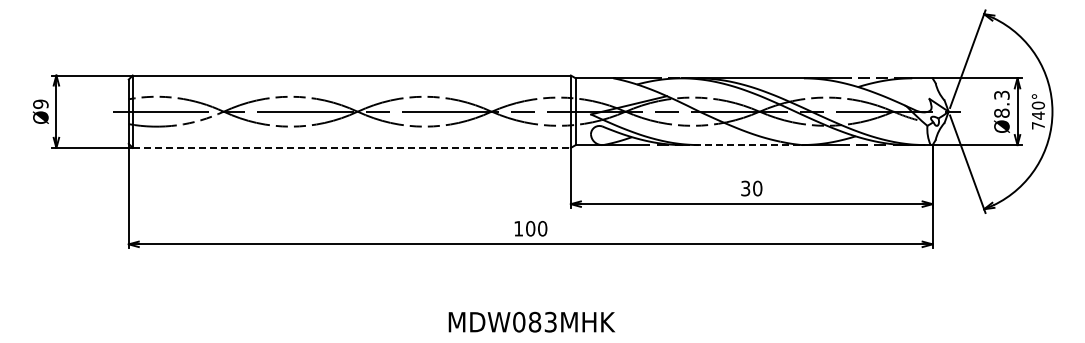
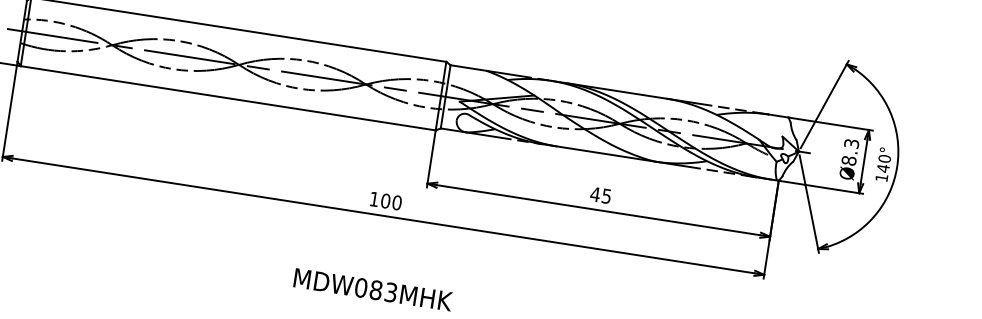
text: (1038, 125) -> (881, 177), 740° -> 140°
line: (743, 145) -> (599, 153), dashed -> solid
line: (352, 147) -> (228, 98), dashed -> solid
text: (751, 188) -> (600, 195), 30 -> 45

